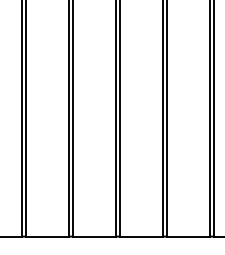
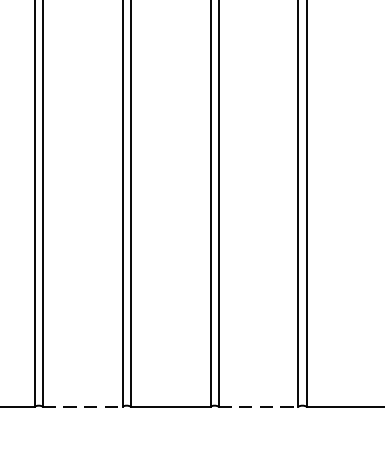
line: (48, 237) -> (84, 407), solid -> dashed
line: (141, 237) -> (258, 407), solid -> dashed

